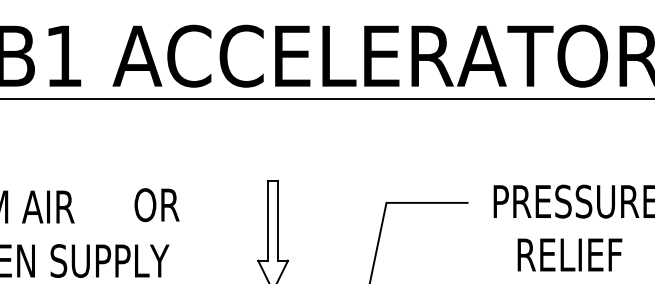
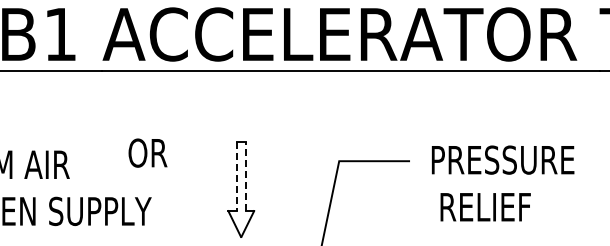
text: (156, 204) -> (147, 152), moved
line: (278, 220) -> (245, 176), solid -> dashed
line: (268, 221) -> (237, 177), solid -> dashed
text: (569, 255) -> (485, 207), moved

